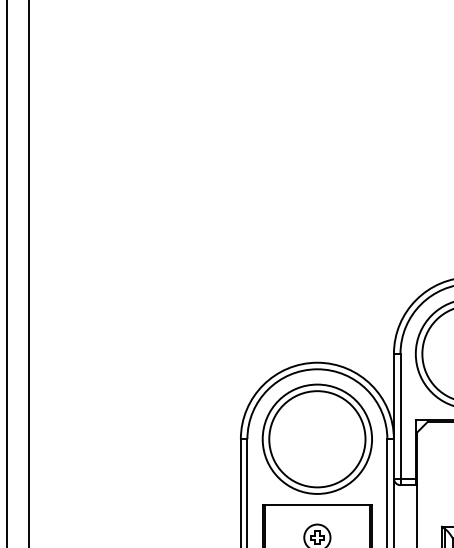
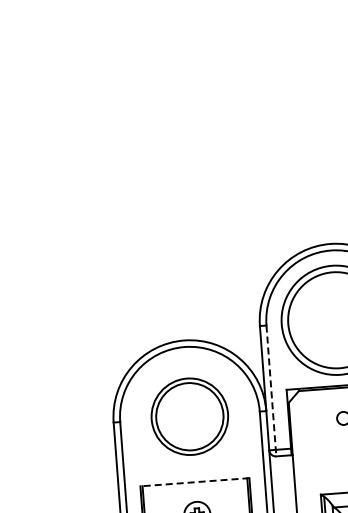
line: (400, 419) -> (271, 390), solid -> dashed
part: (316, 438) -> (189, 416), size x0.7
line: (317, 504) -> (194, 481), solid -> dashed

